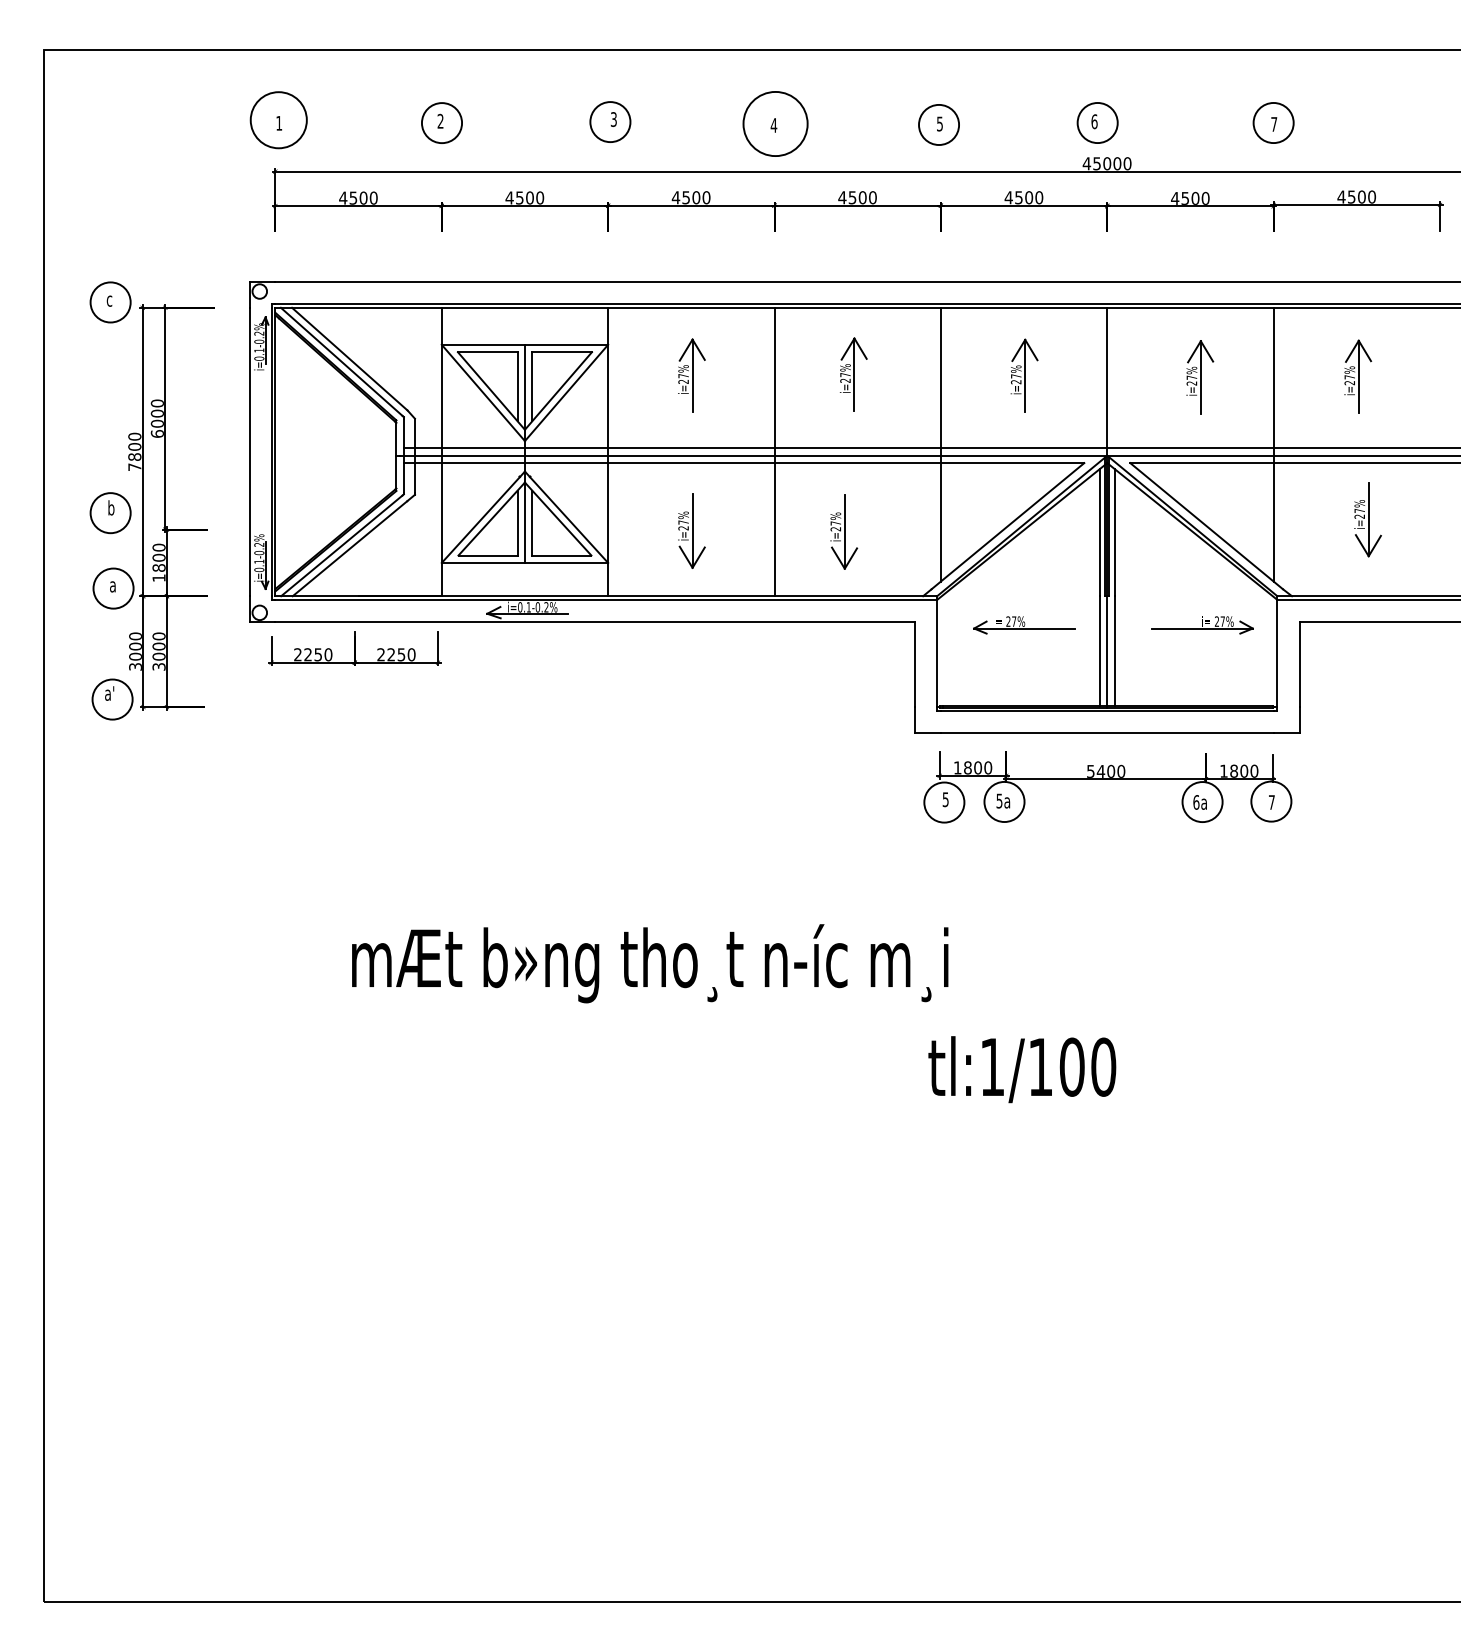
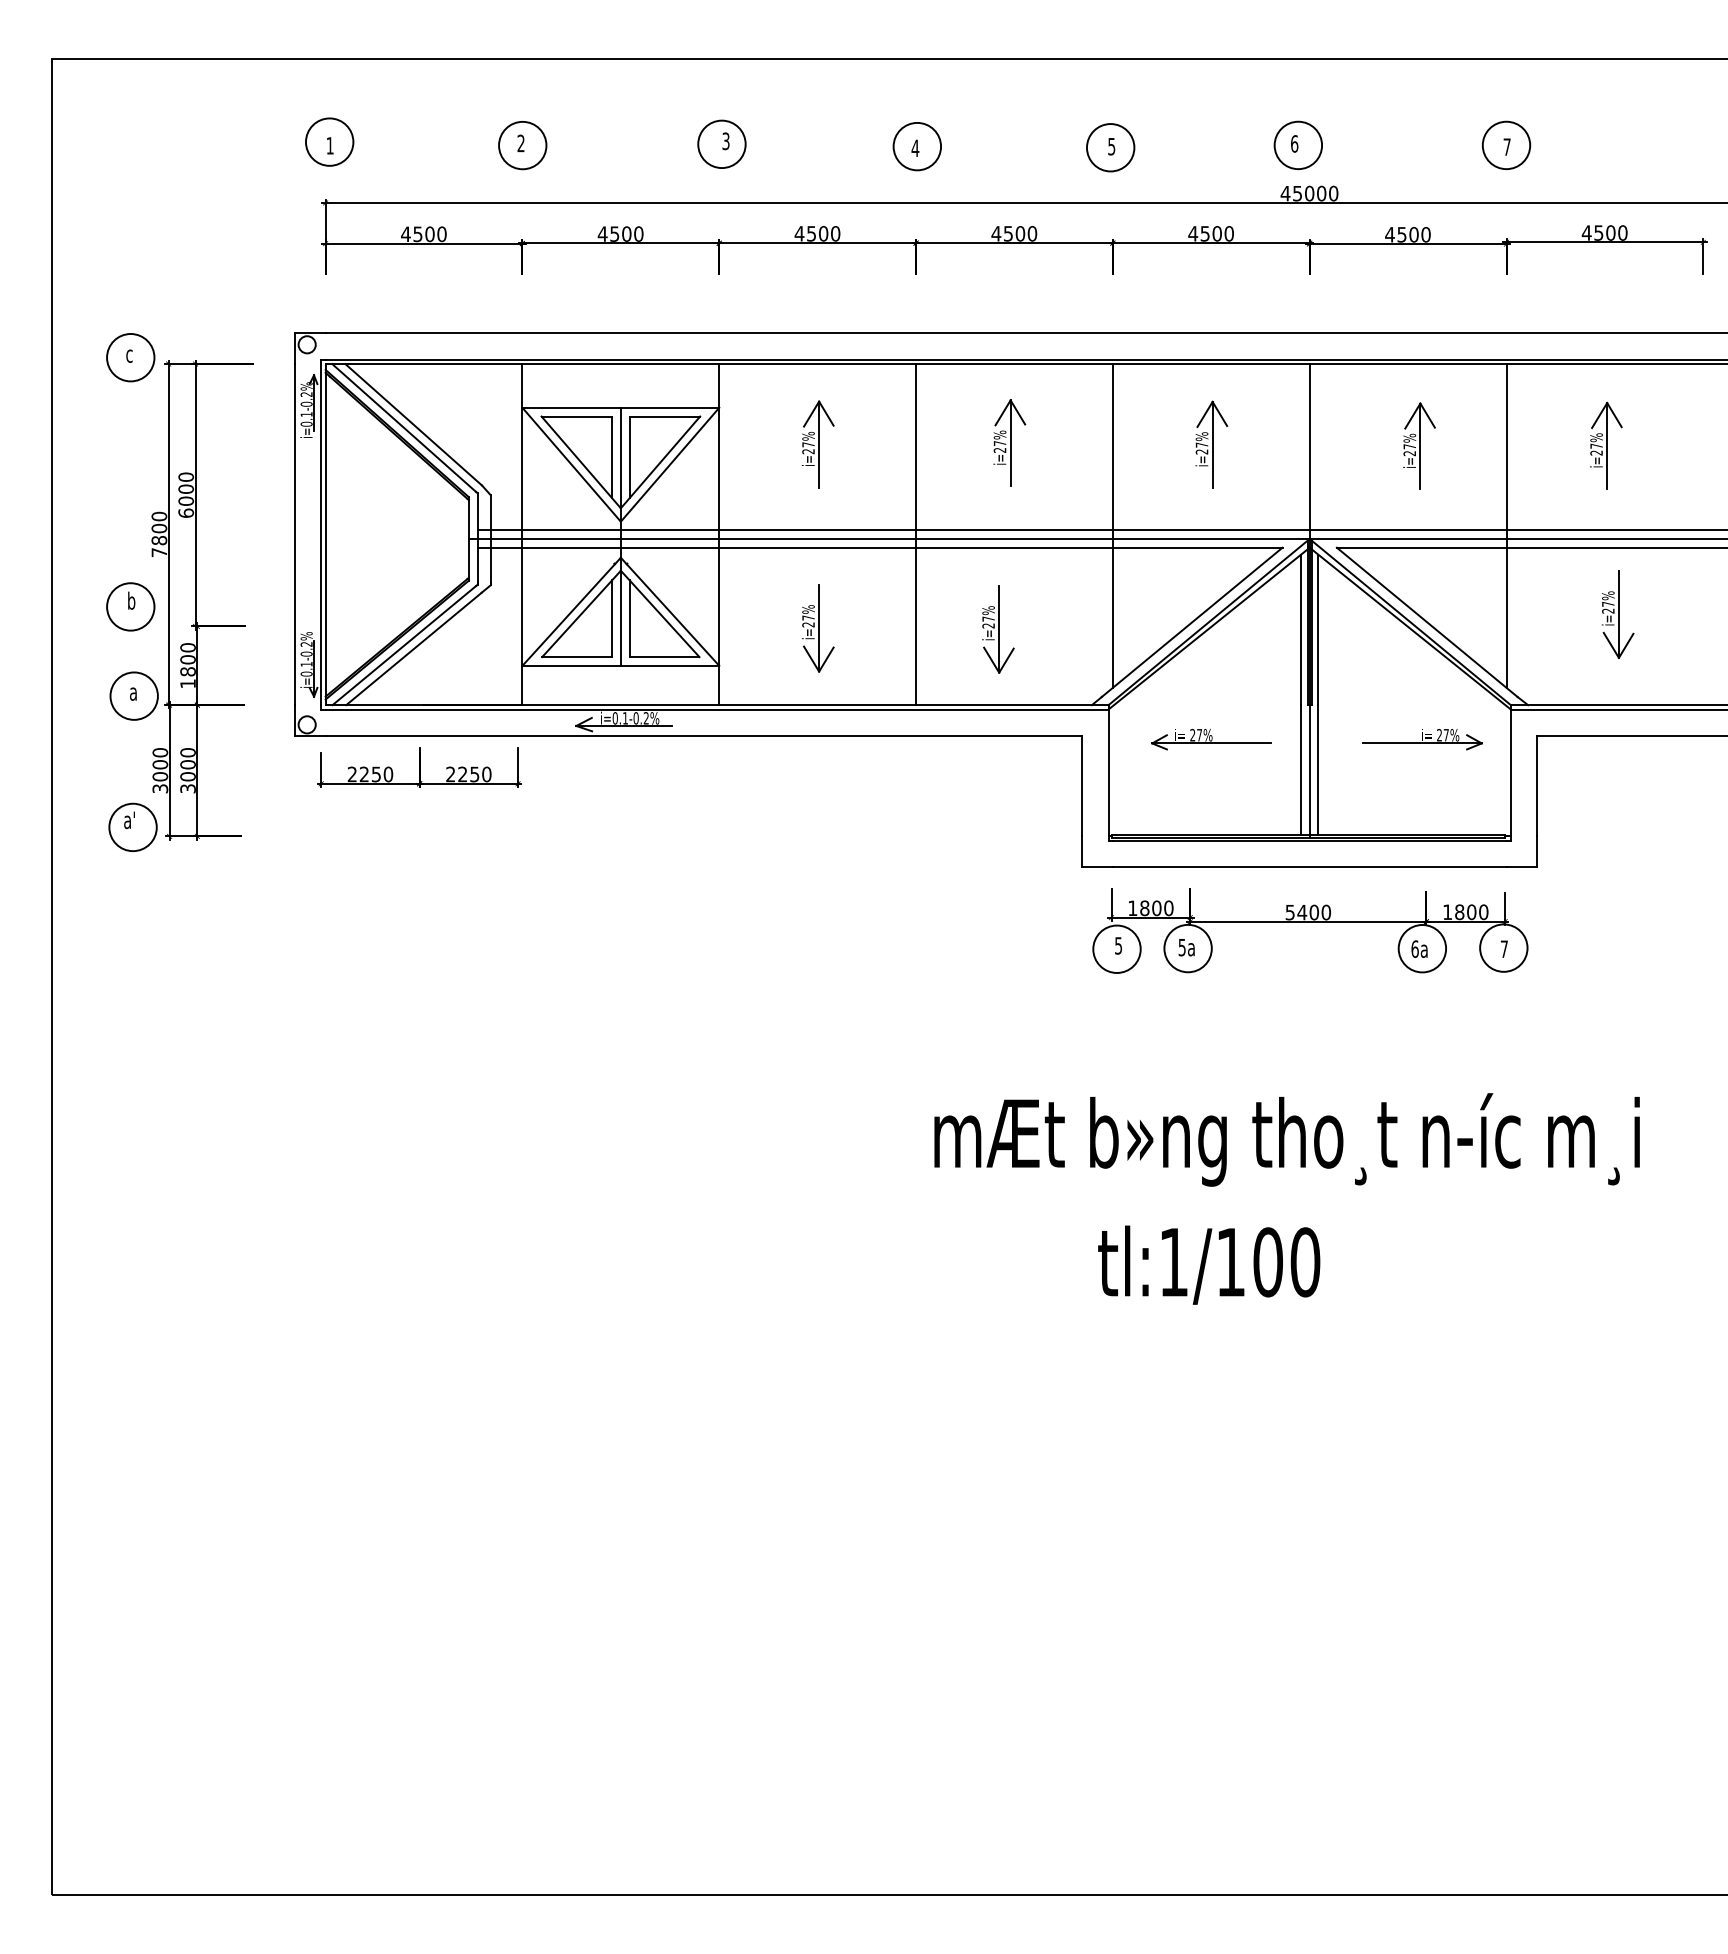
circle: (278, 120) -> (329, 142), size x0.71
circle: (775, 123) -> (917, 146), size x0.62
text: (650, 963) -> (1287, 1139), moved

